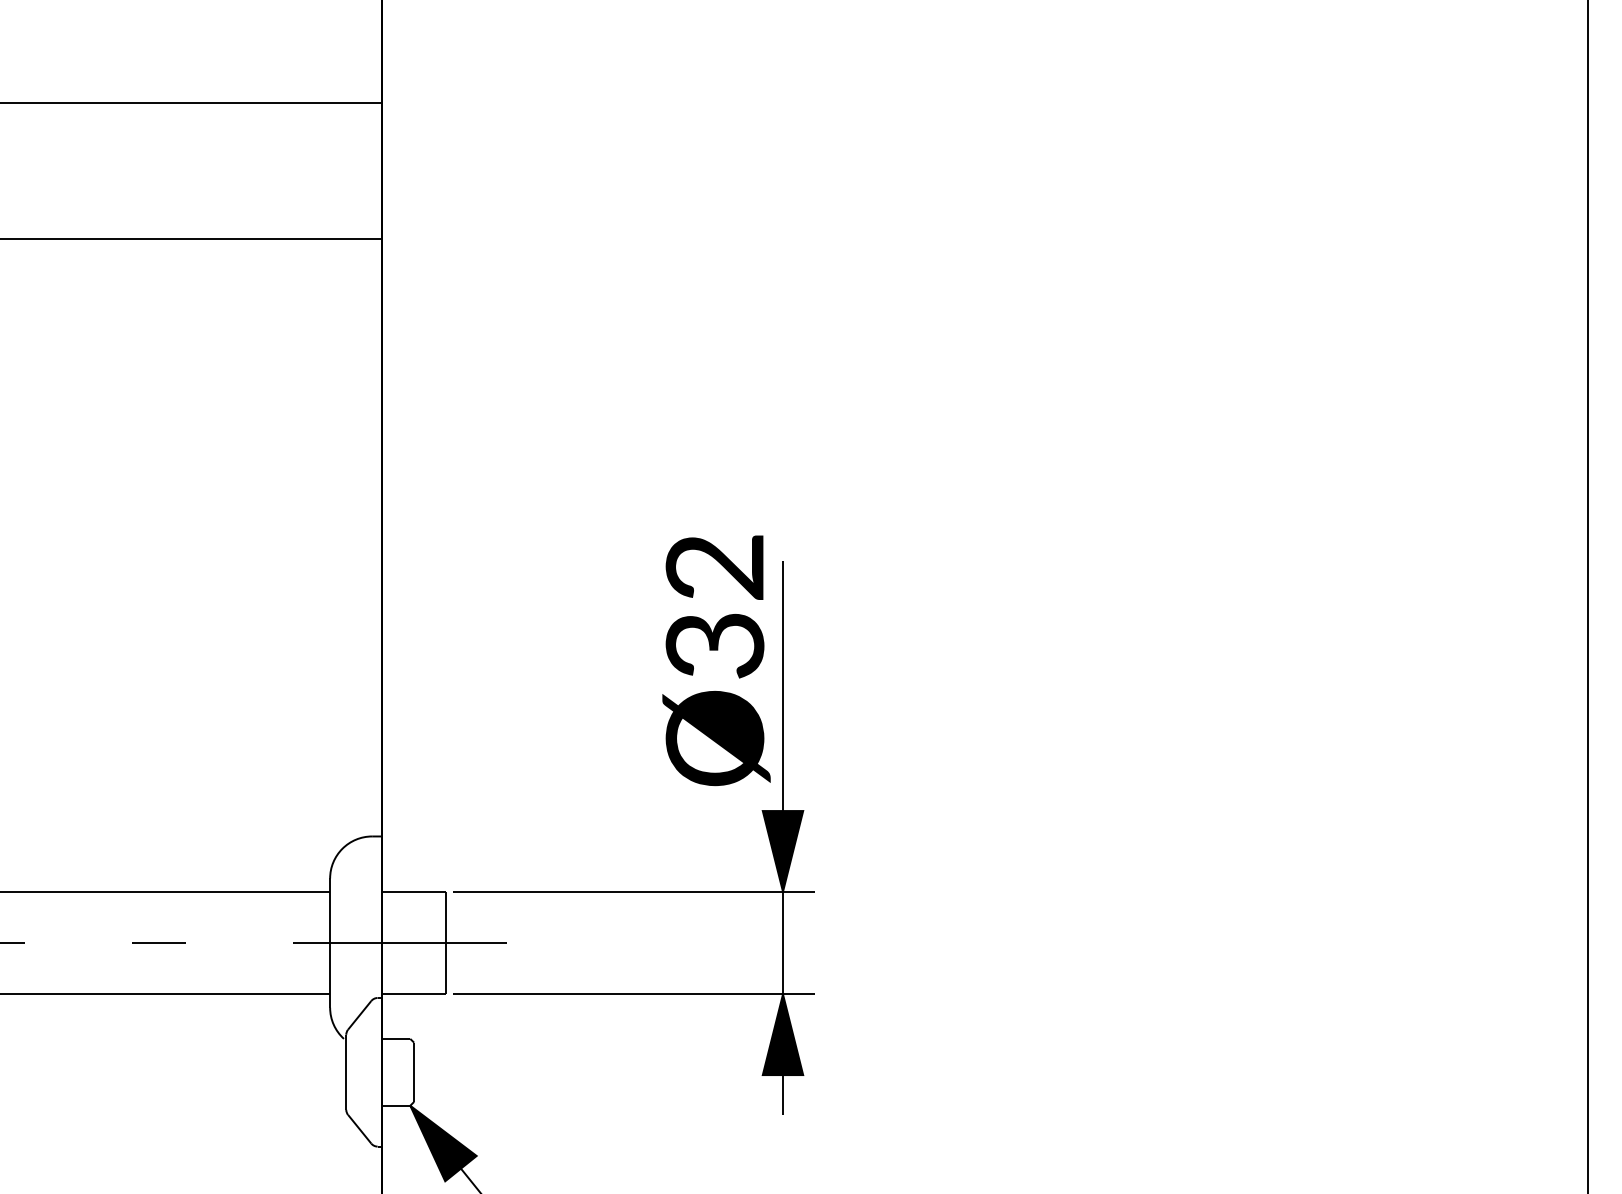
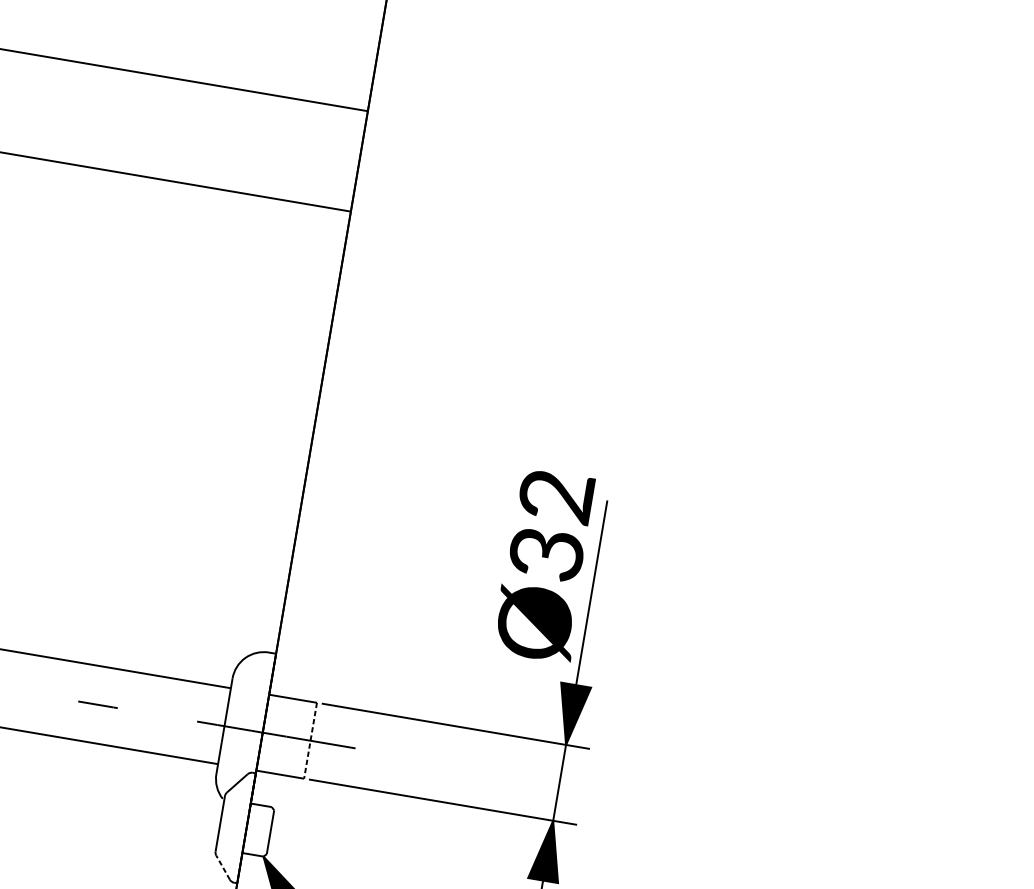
line: (446, 943) -> (310, 741), solid -> dashed
line: (359, 1128) -> (223, 867), solid -> dashed

